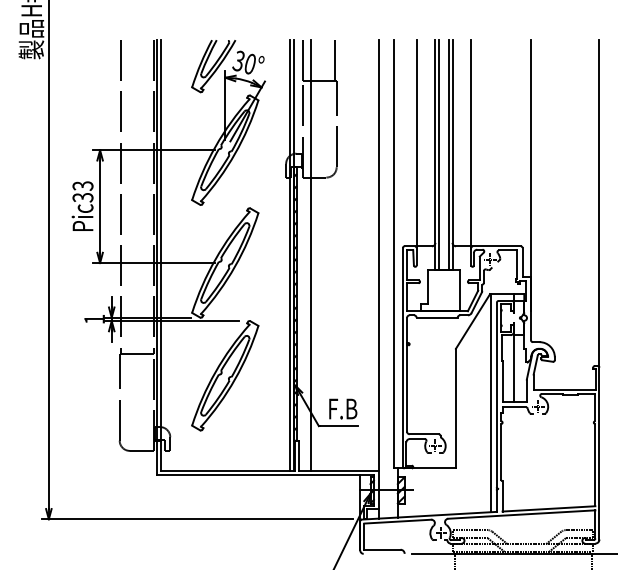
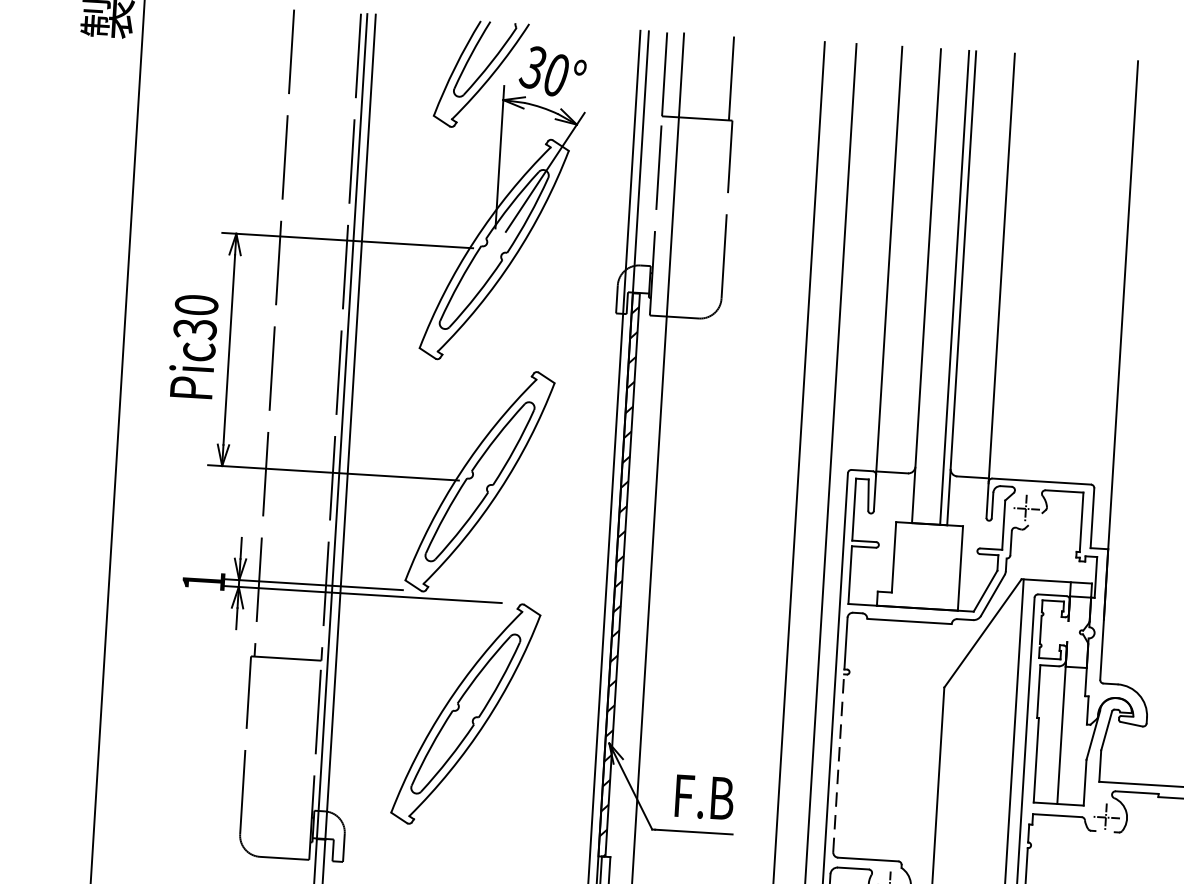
line: (438, 155) -> (932, 287), removed
text: (82, 185) -> (195, 304), Pic33 -> Pic30
line: (407, 388) -> (839, 763), solid -> dashed

